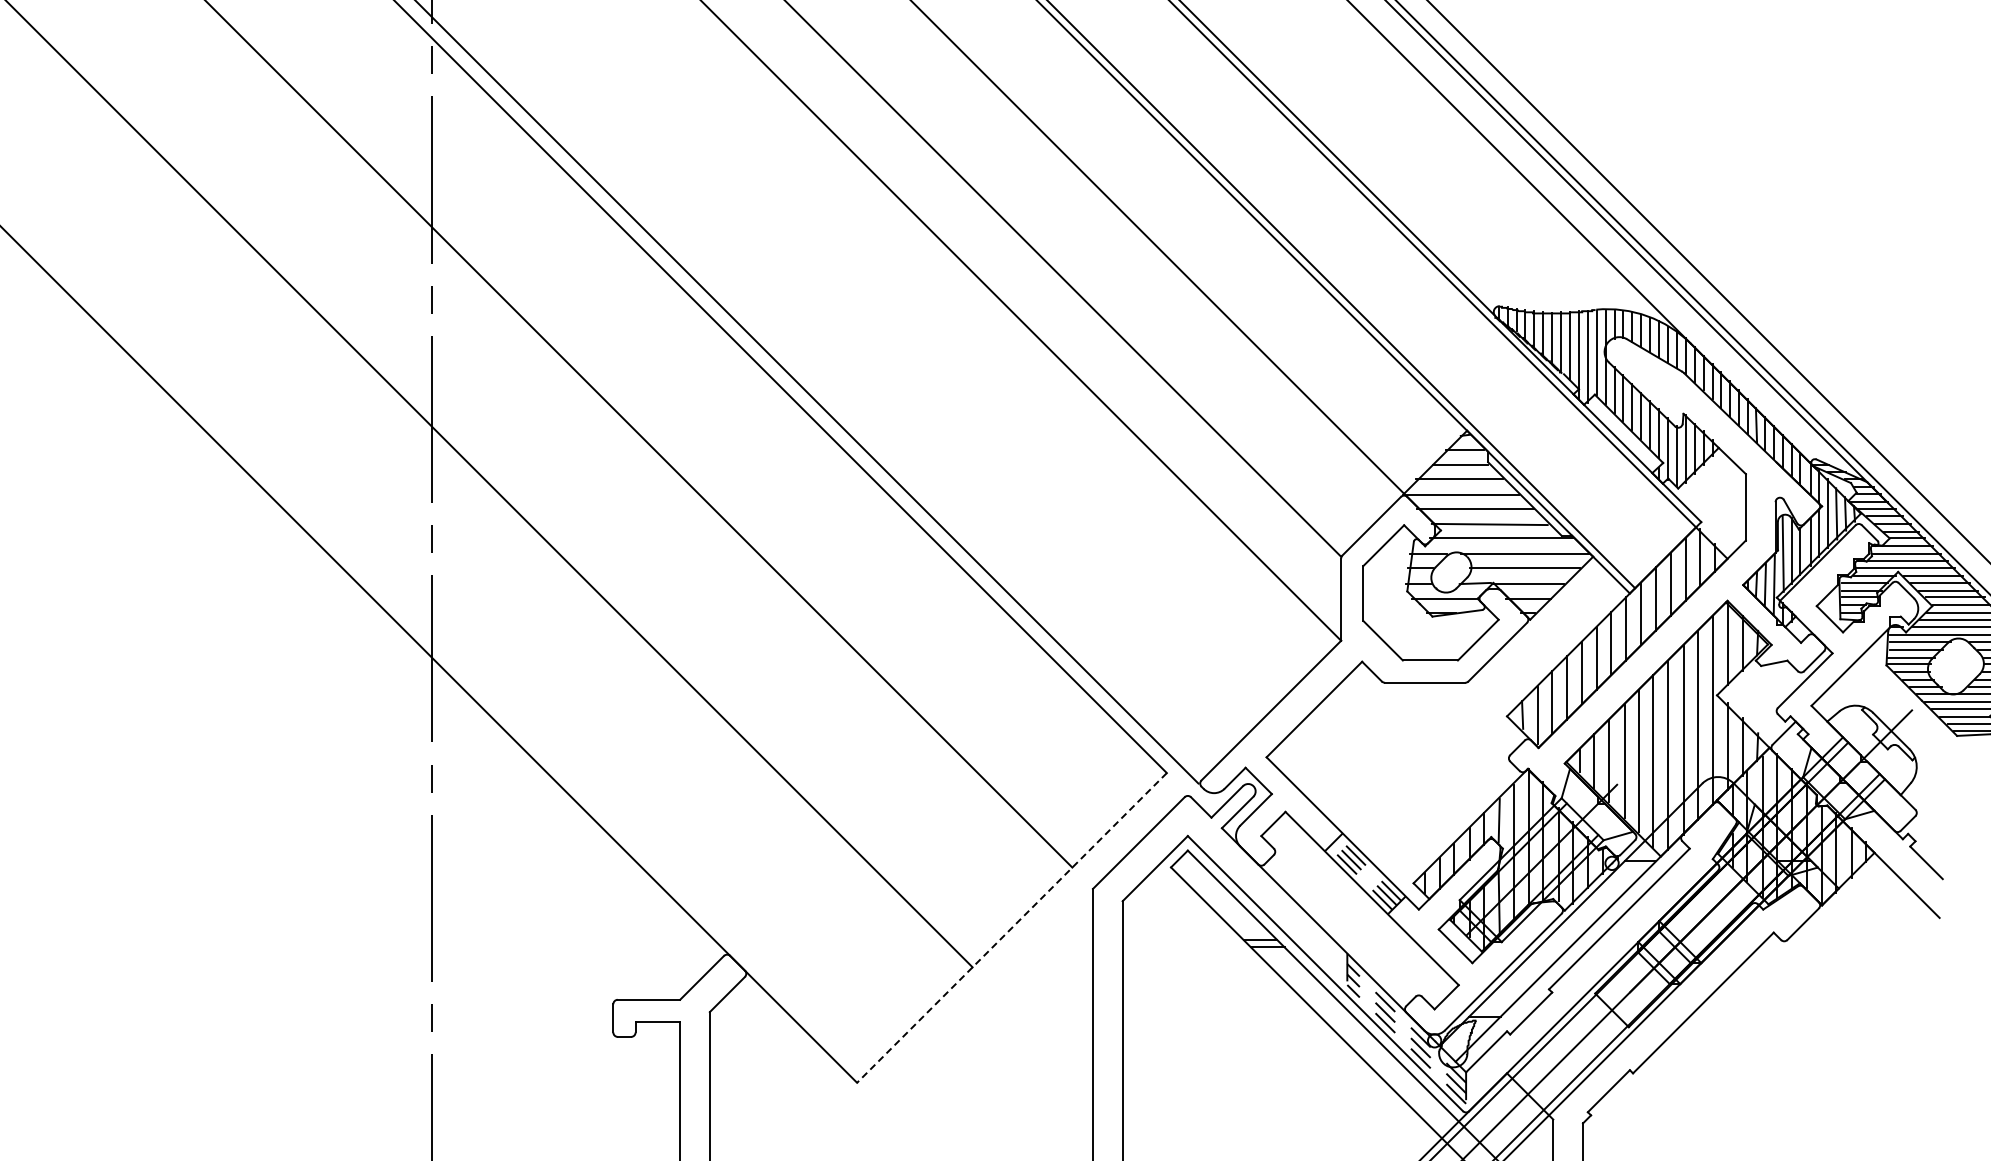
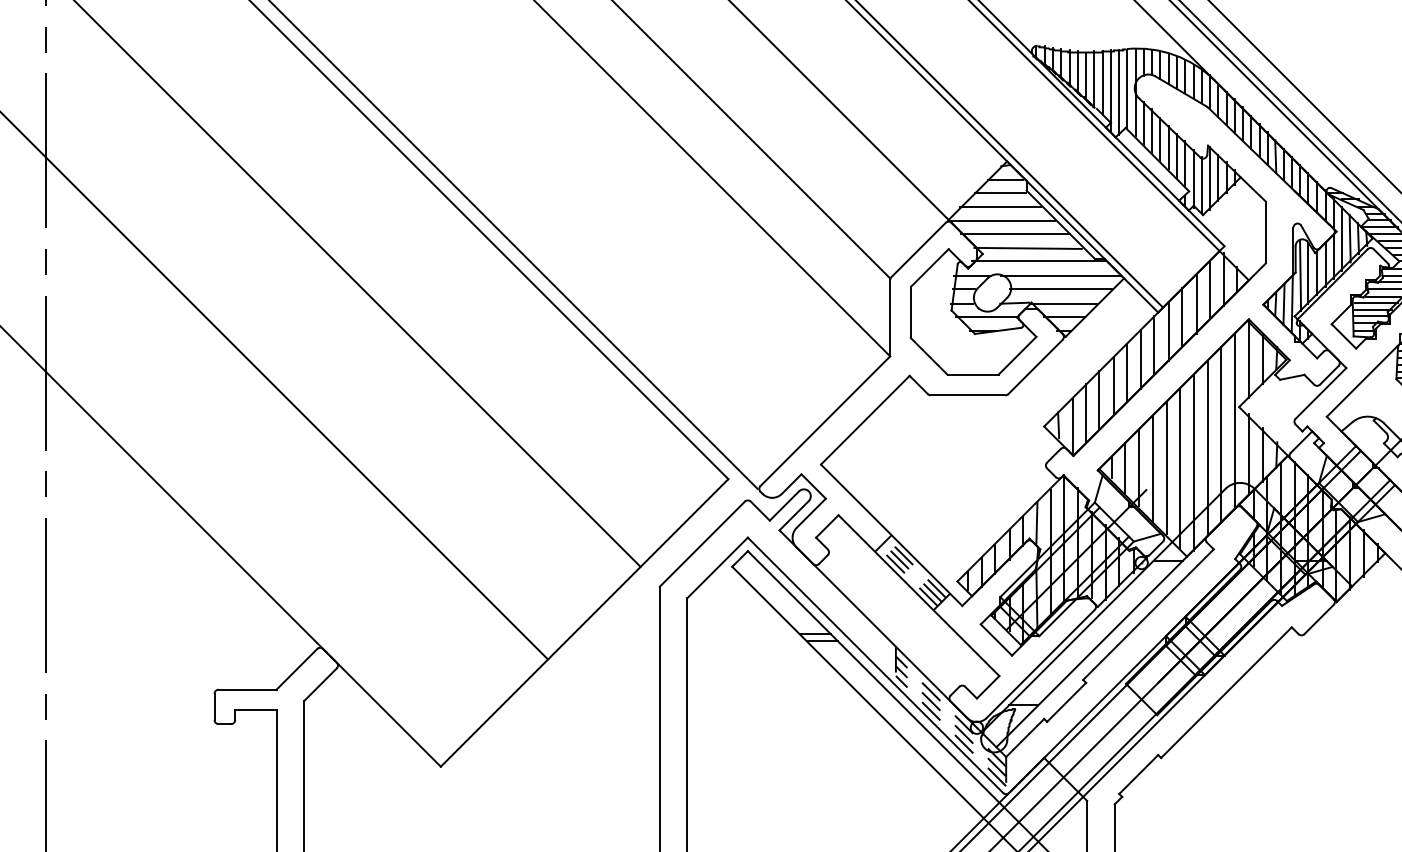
line: (1011, 928) -> (584, 623), dashed -> solid

